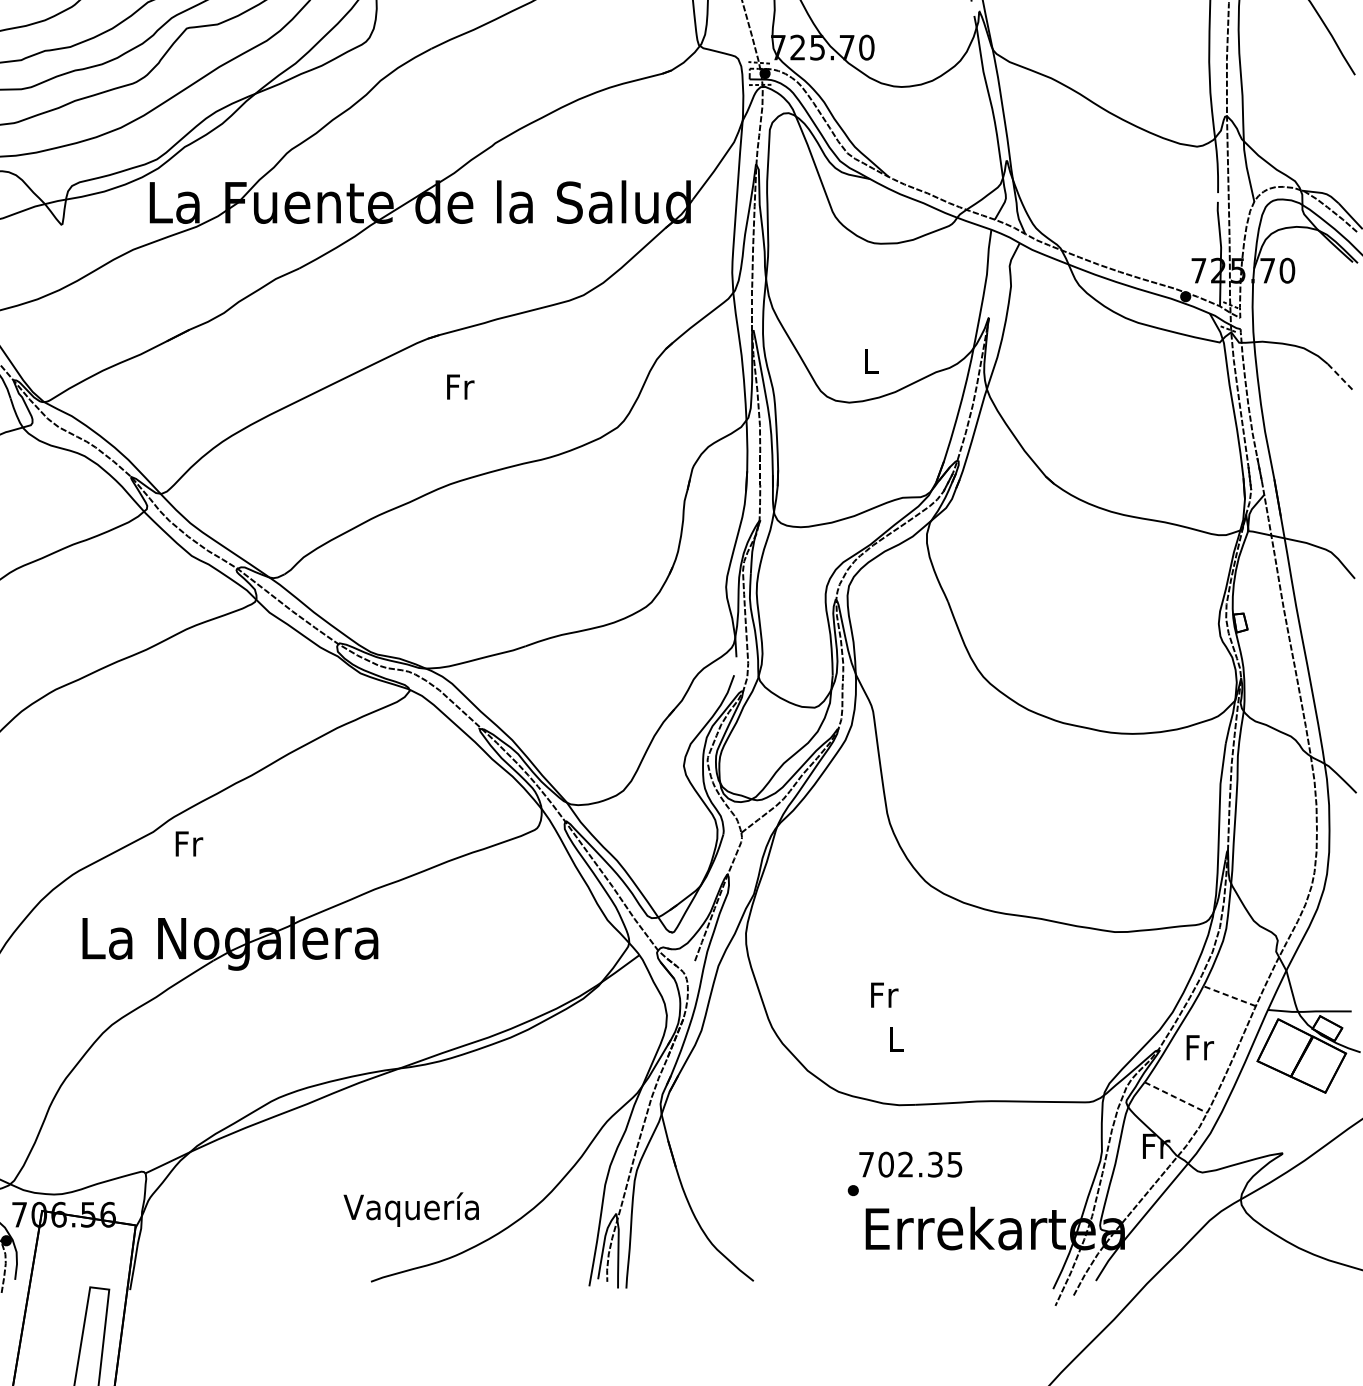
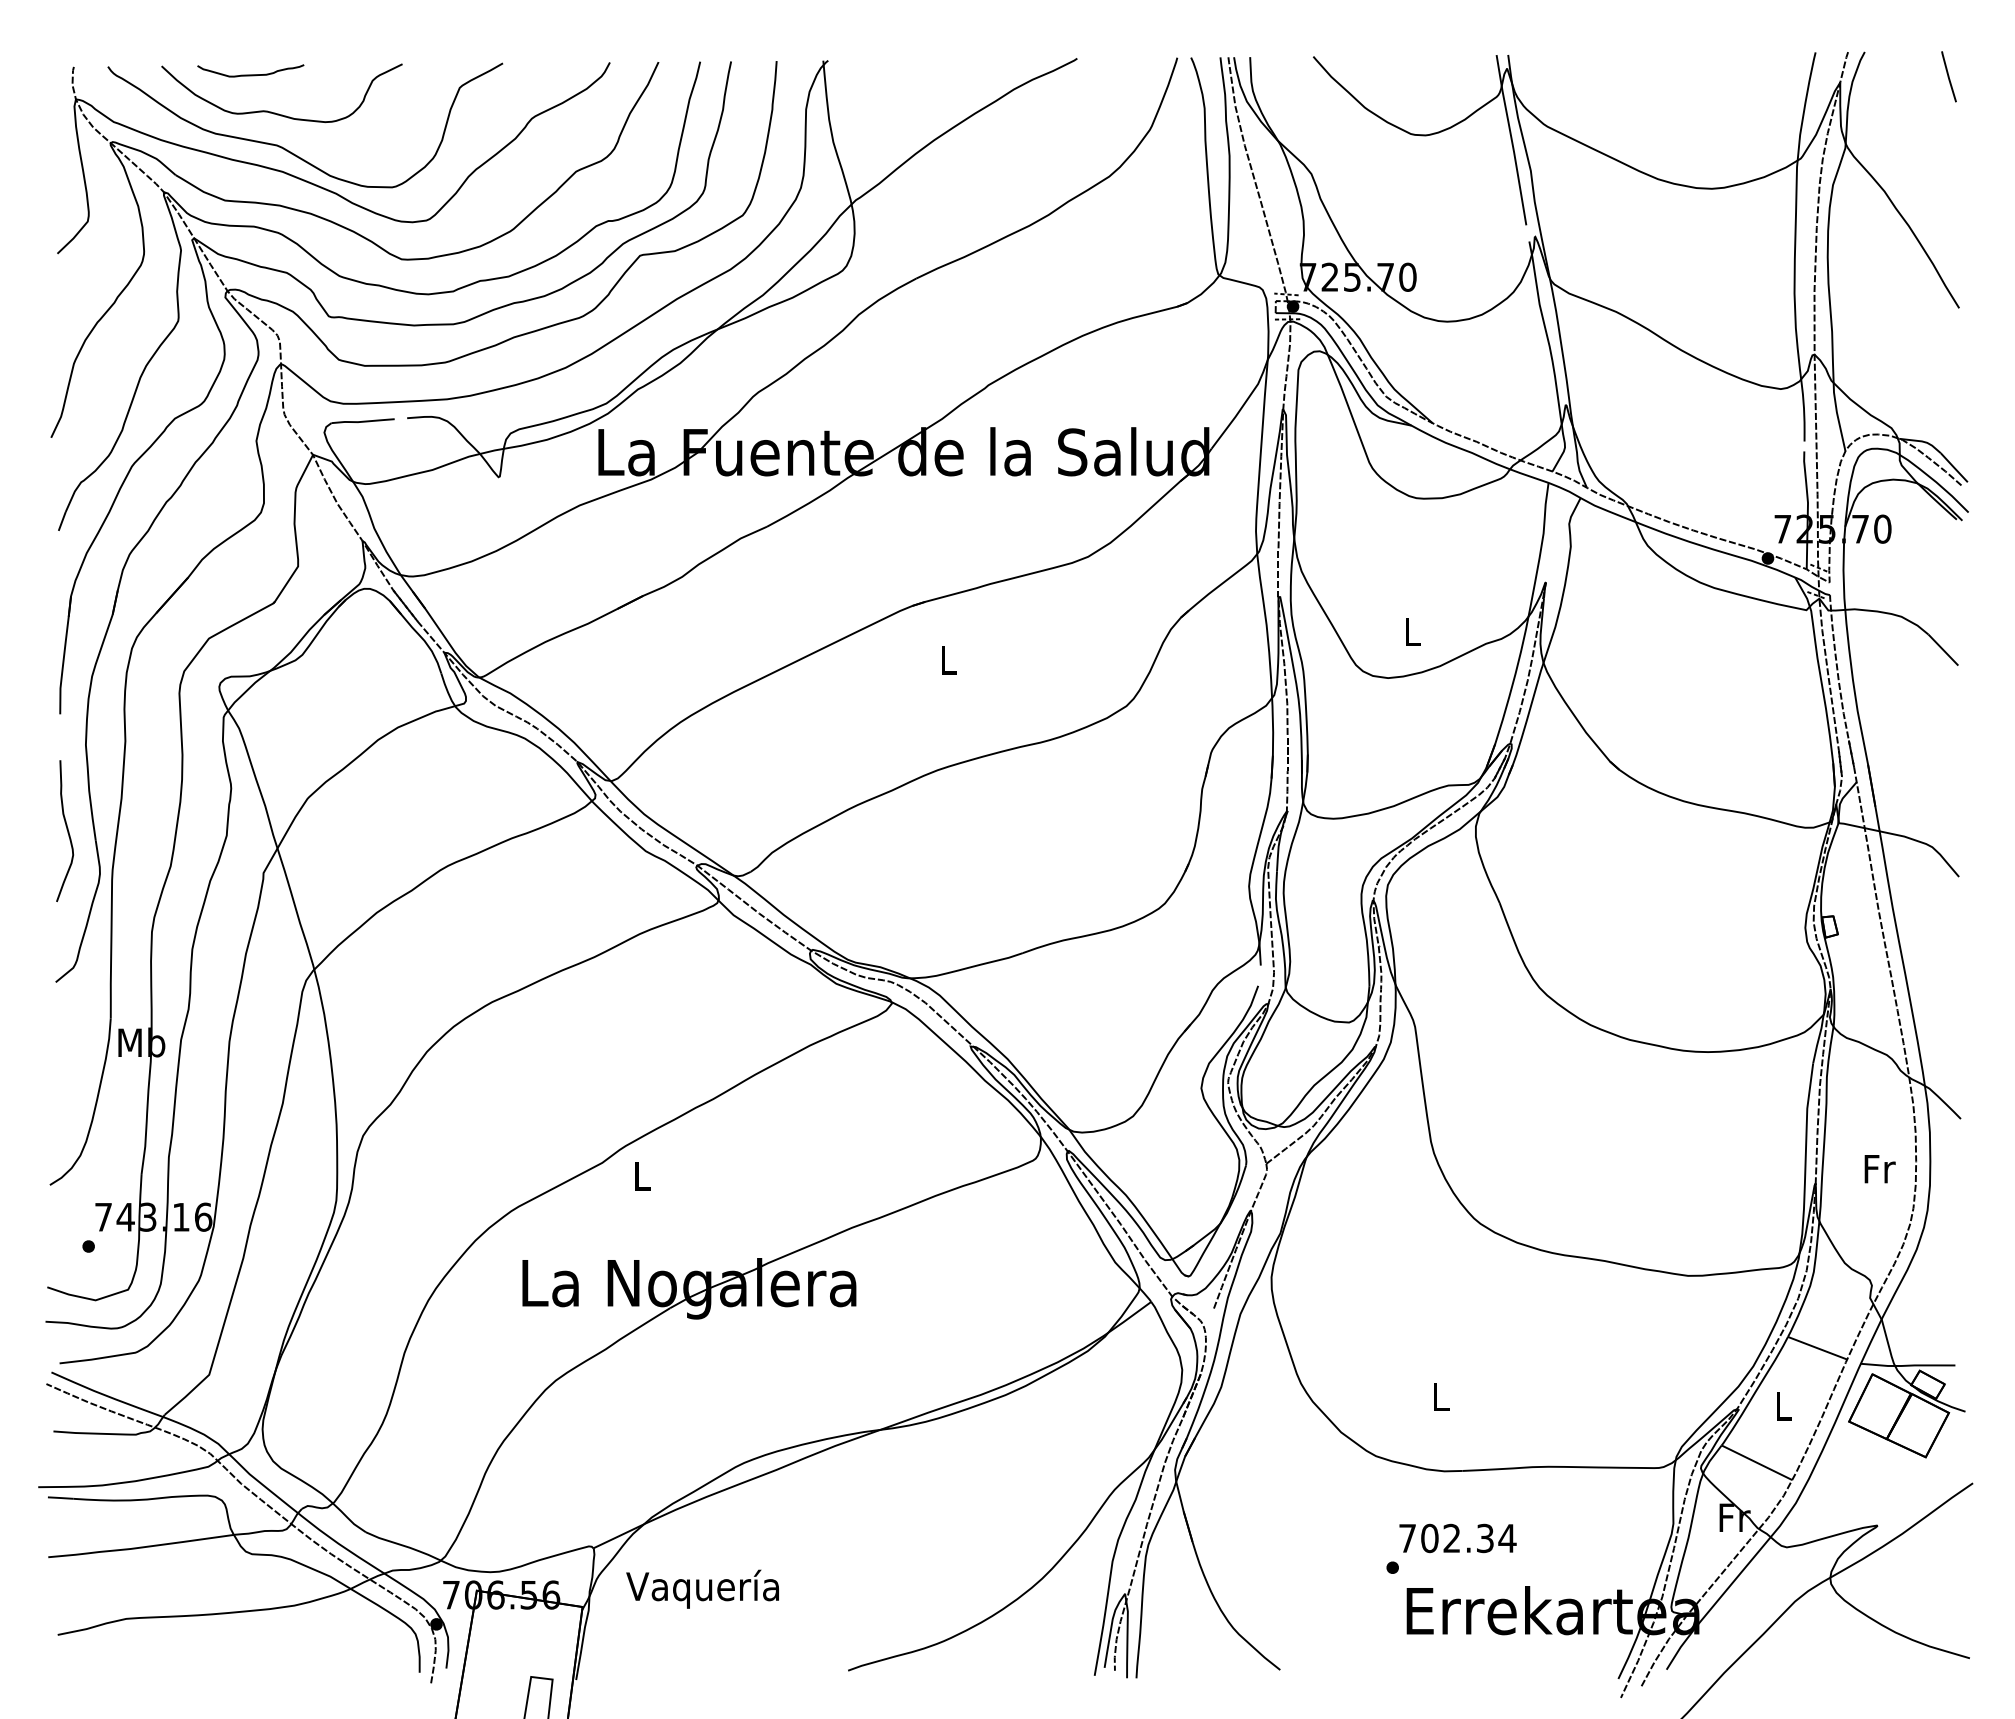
line: (1341, 378) -> (1943, 650), dashed -> solid
text: (460, 387) -> (949, 660), Fr -> L
text: (188, 844) -> (642, 1176), Fr -> L
text: (884, 995) -> (1879, 1169), moved
line: (1229, 996) -> (1817, 1348), dashed -> solid
text: (1200, 1047) -> (1784, 1406), Fr -> L
line: (1175, 1097) -> (1756, 1462), dashed -> solid
text: (954, 1164) -> (1507, 1538), 702.35 -> 702.34
text: (411, 1208) -> (702, 1588), moved

